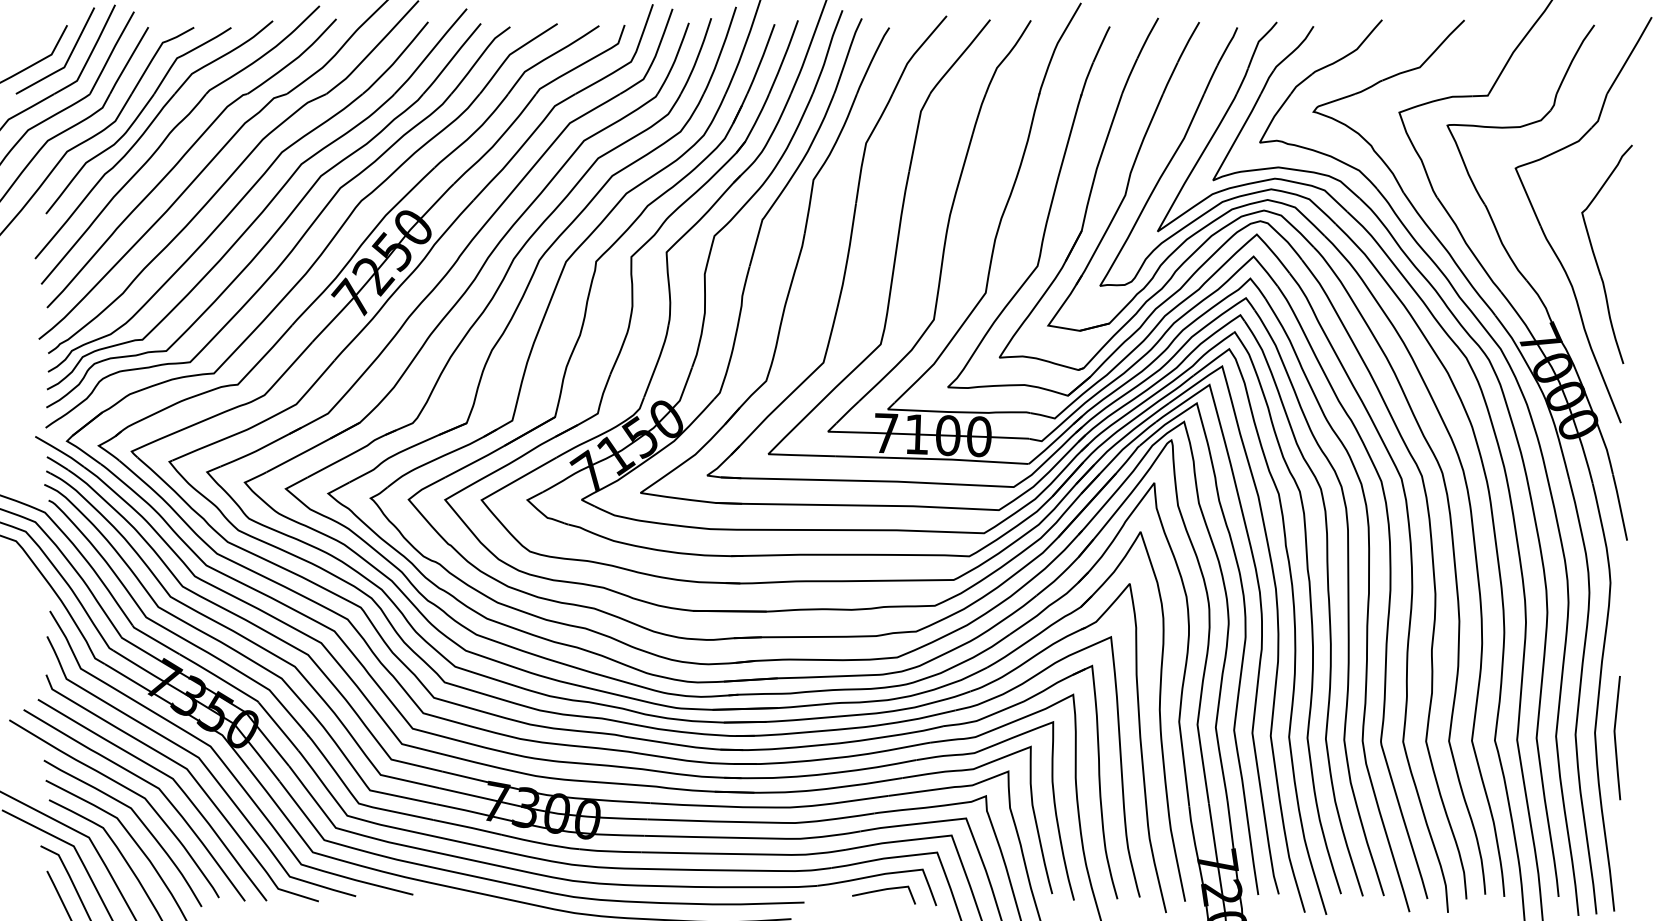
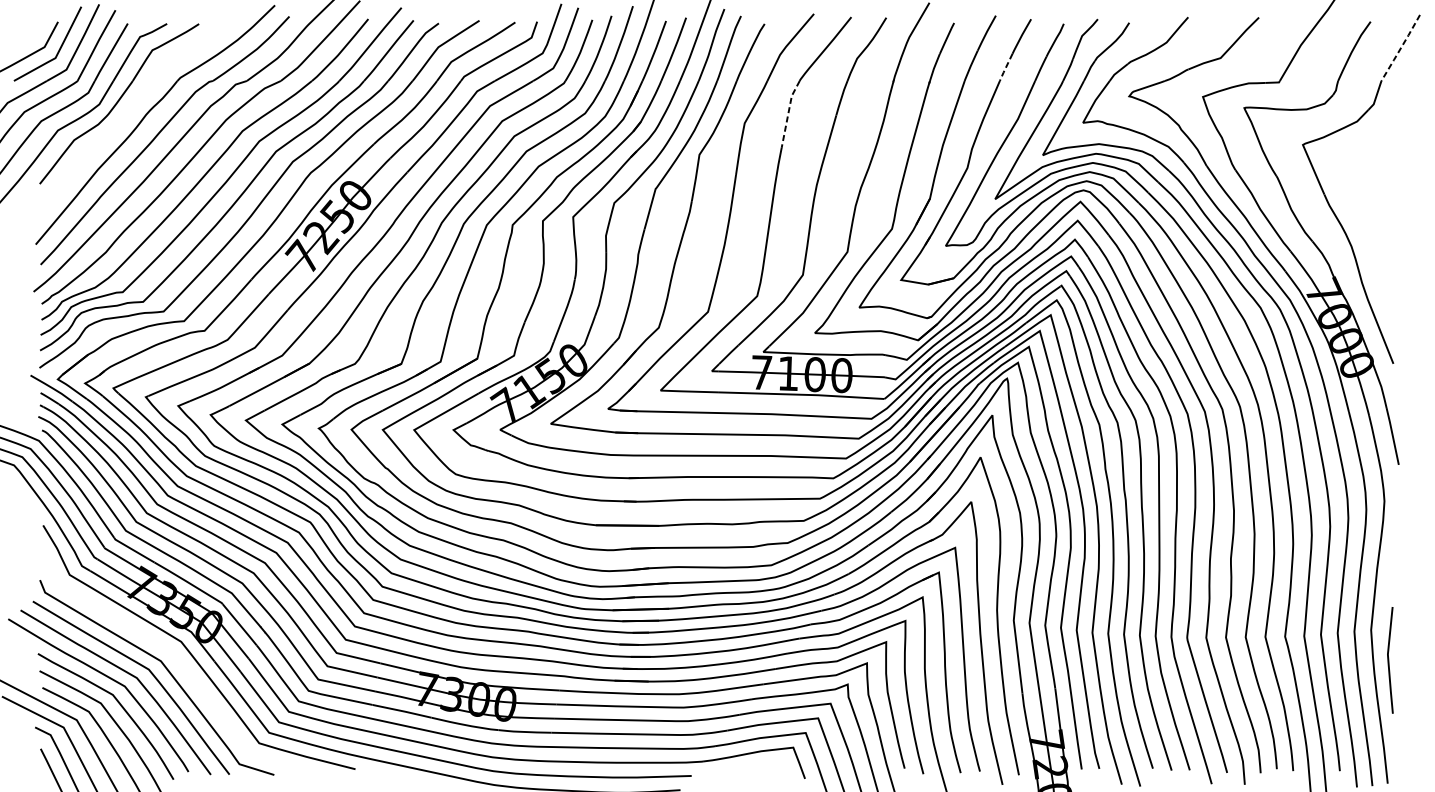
line: (1629, 56) -> (1400, 48), solid -> dashed
line: (1169, 79) -> (1005, 68), solid -> dashed
line: (917, 131) -> (788, 113), solid -> dashed
part: (144, 134) -> (124, 115), removed
part: (1596, 258) -> (1372, 222), removed
line: (1615, 738) -> (1388, 660), moved
curve: (202, 764) -> (174, 657), removed
curve: (883, 890) -> (759, 765), removed

